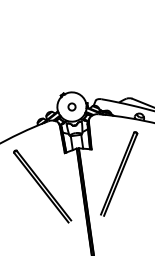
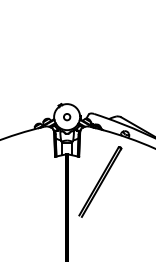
part: (42, 186) -> (31, 183), removed

